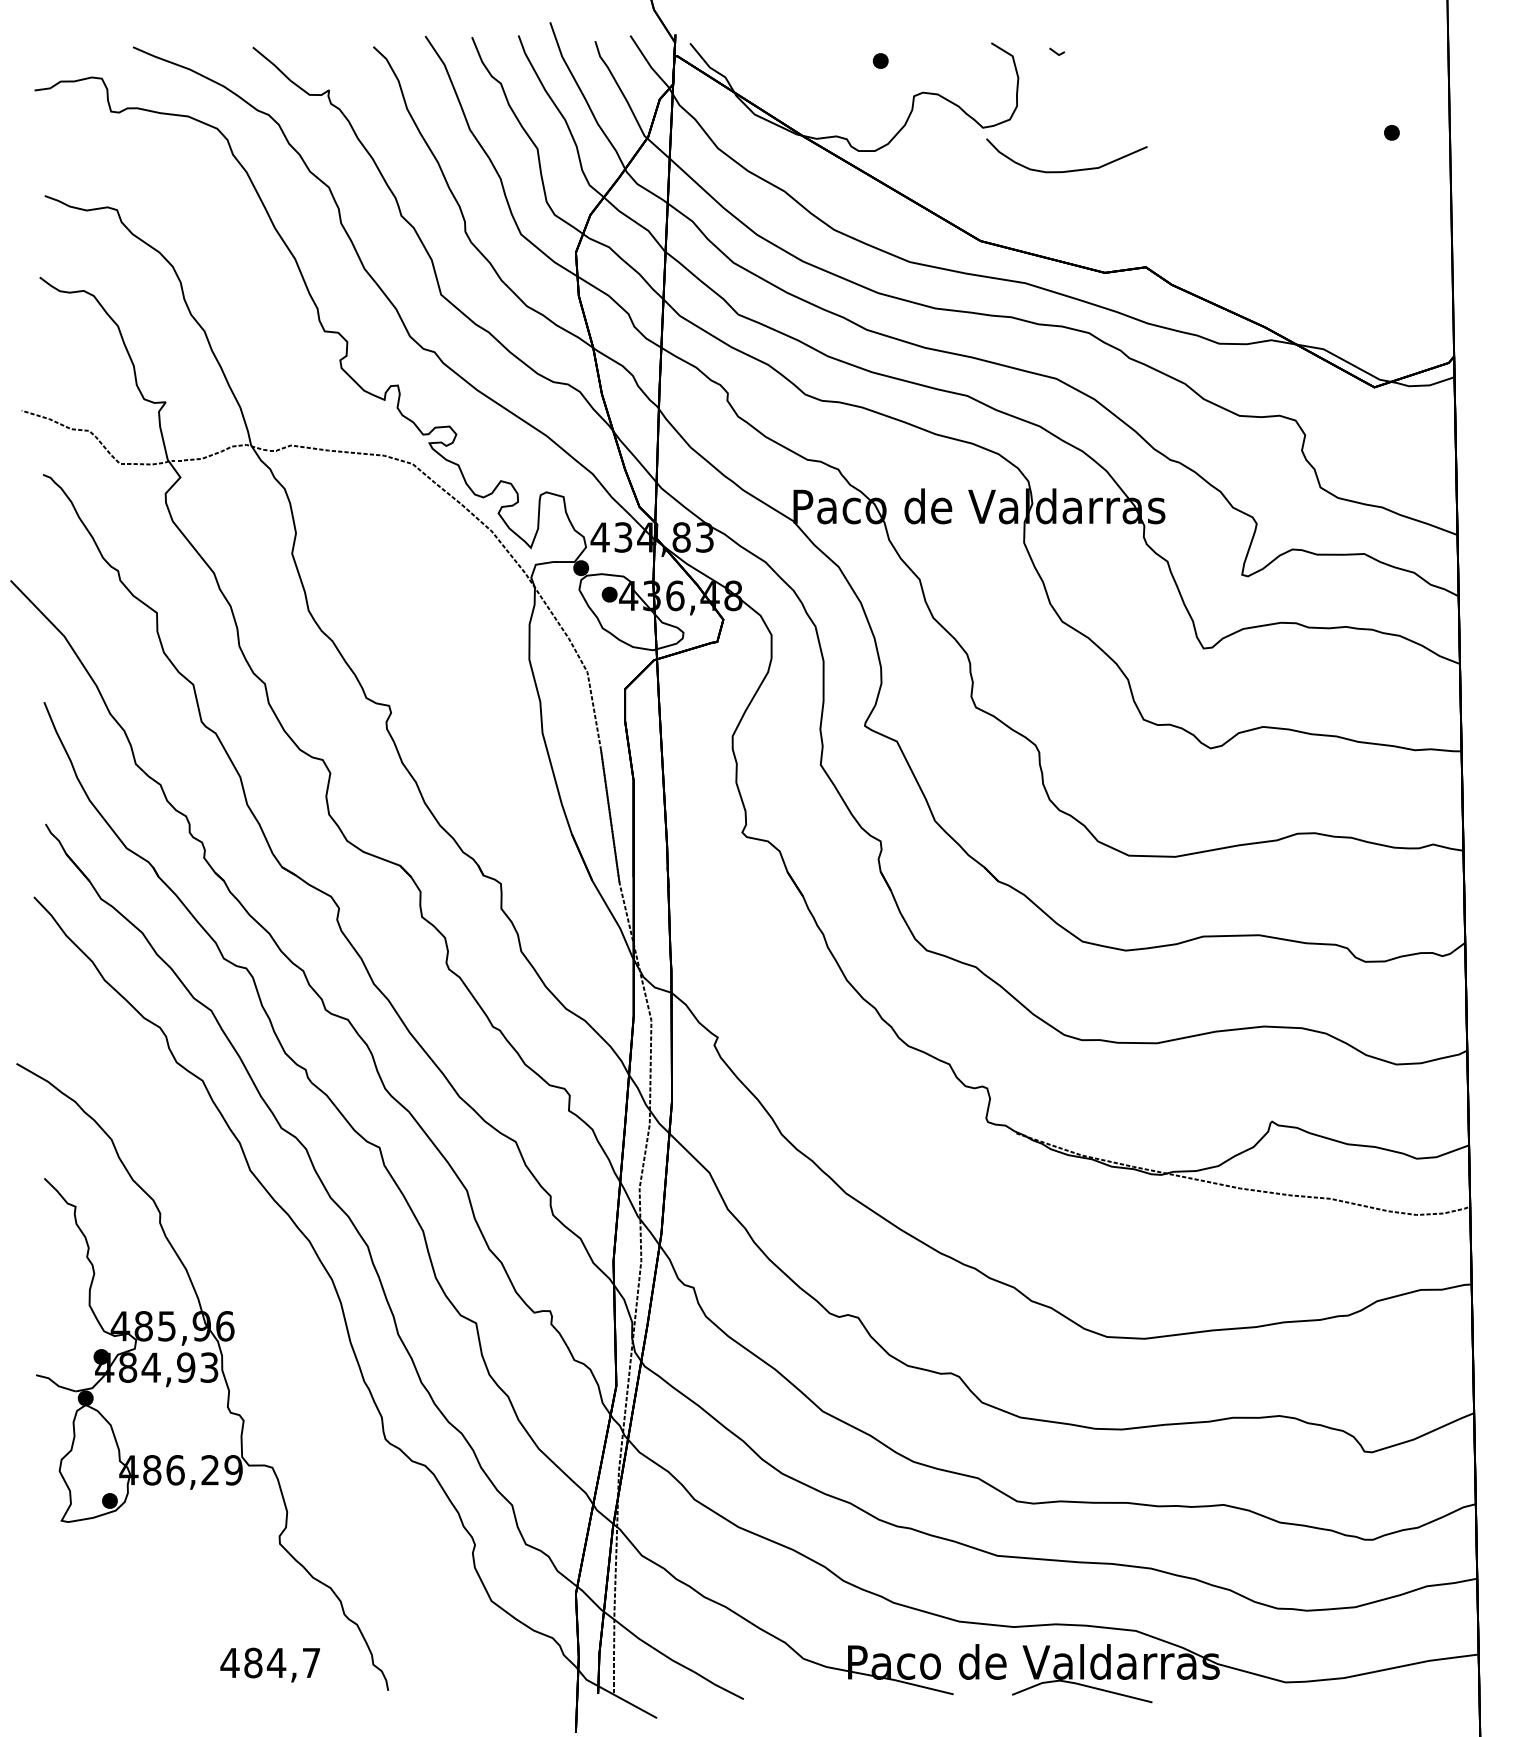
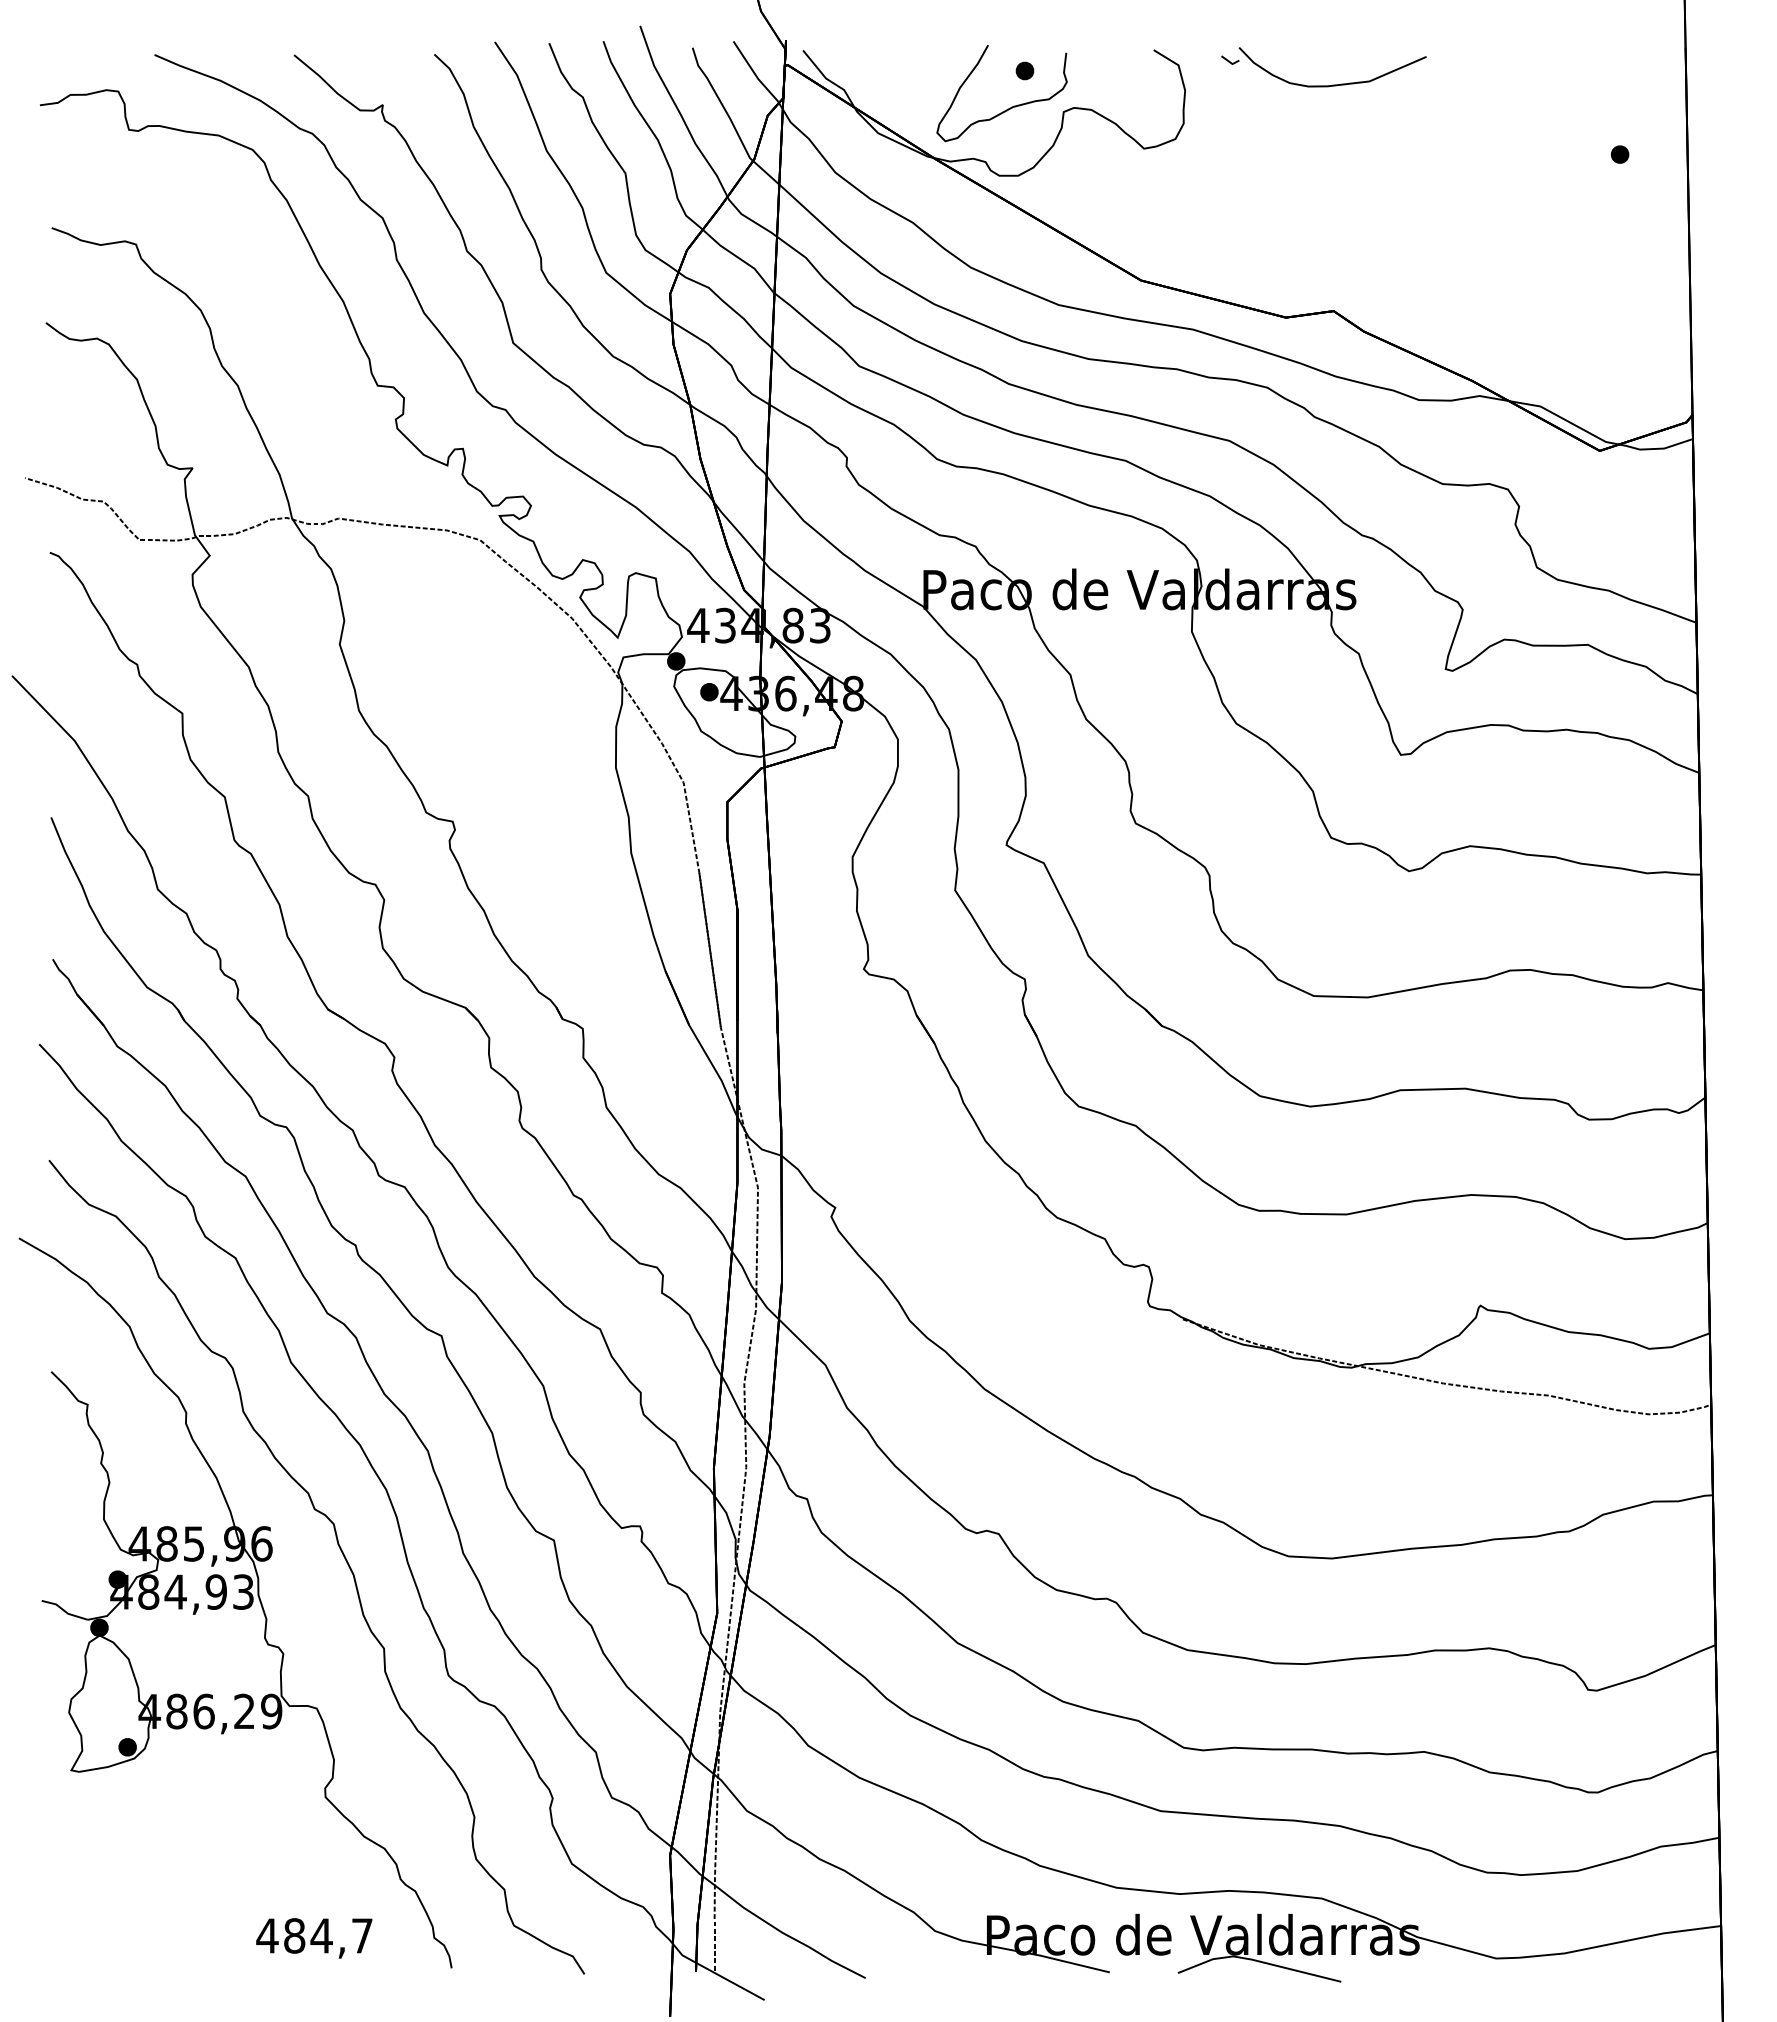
curve: (867, 92) -> (1009, 107), added
curve: (1066, 170) -> (1332, 84), moved
curve: (294, 1335) -> (342, 1554), added

